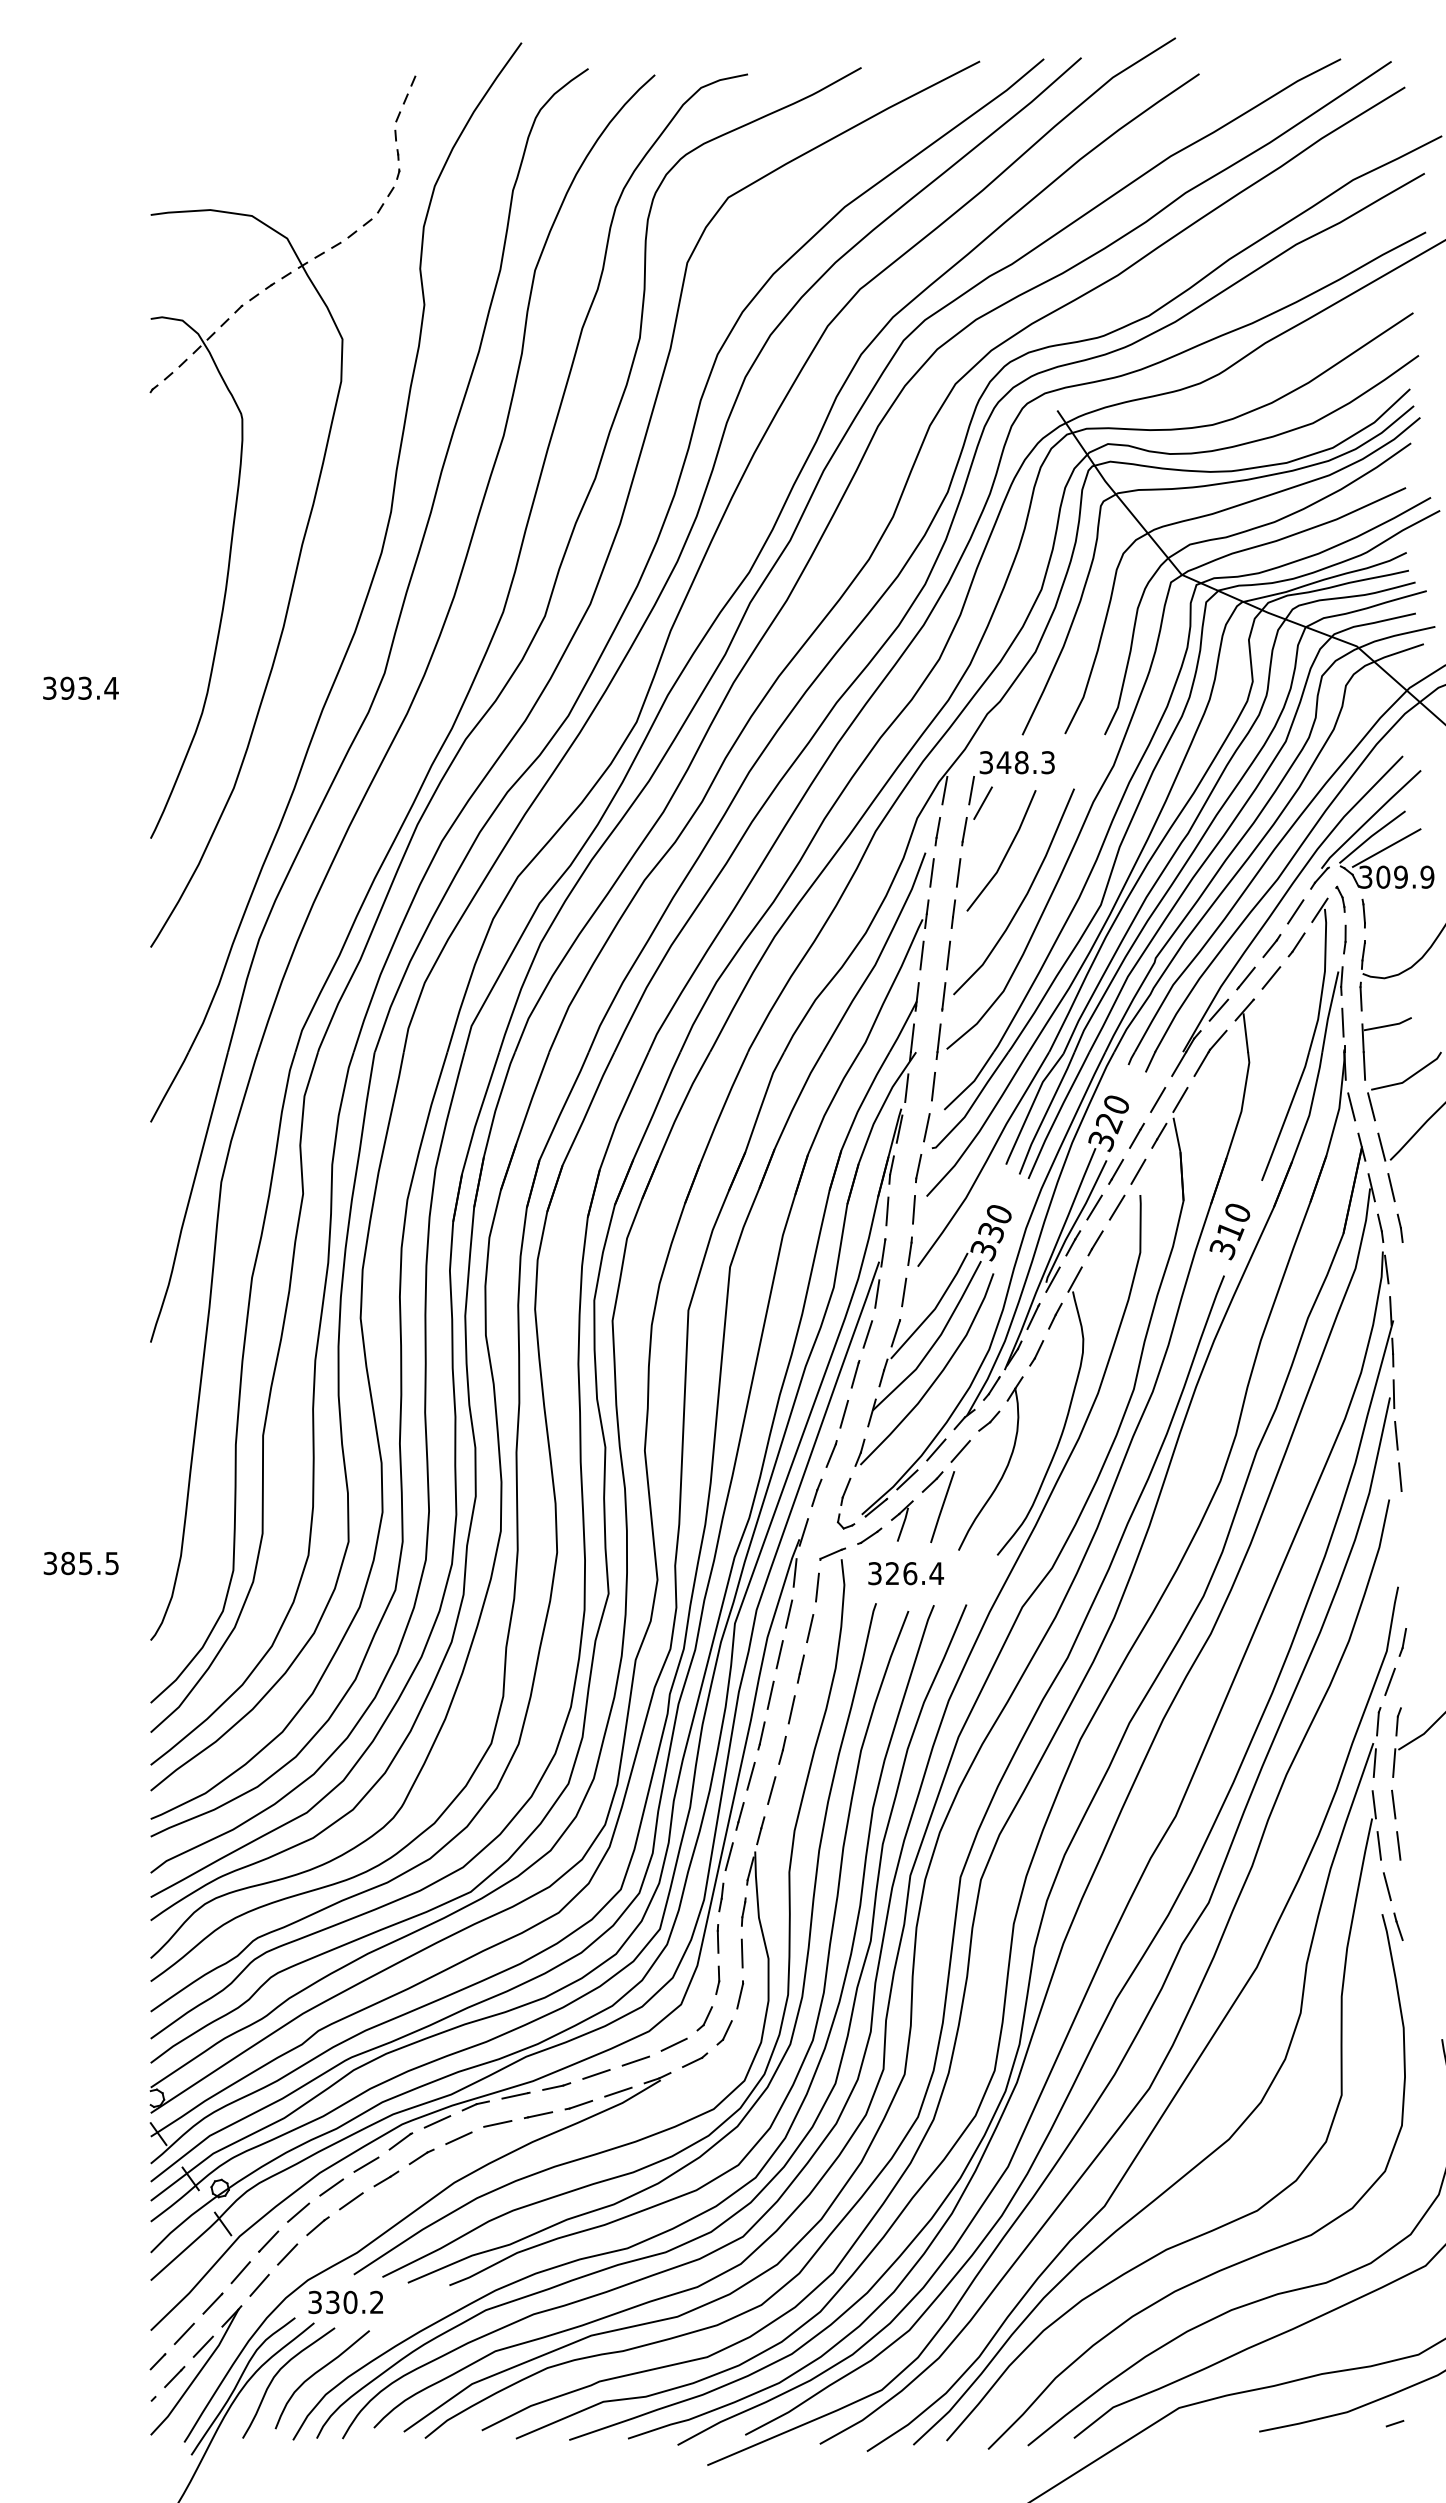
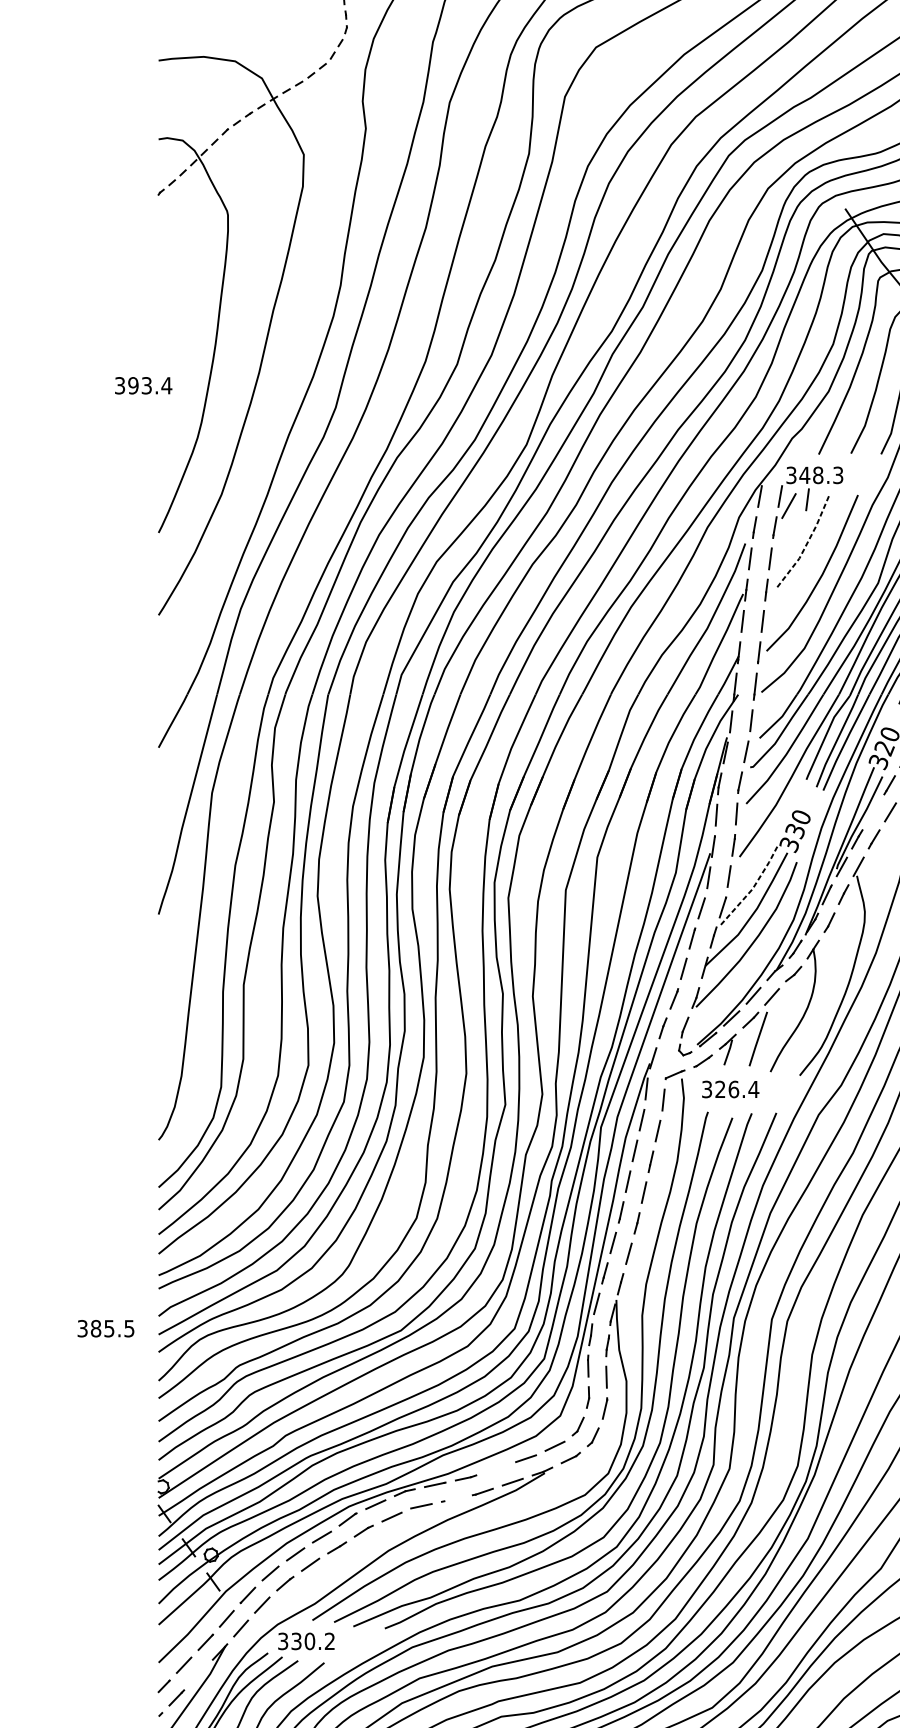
text: (80, 687) -> (143, 385), moved
line: (1007, 794) -> (807, 499), added
line: (1006, 854) -> (806, 544), solid -> dashed
line: (1094, 1207) -> (873, 812), removed
line: (935, 1309) -> (752, 889), solid -> dashed
text: (80, 1563) -> (105, 1328), moved
line: (596, 2073) -> (496, 1468), removed
line: (540, 2114) -> (453, 1499), removed
line: (202, 2346) -> (197, 1674), removed

